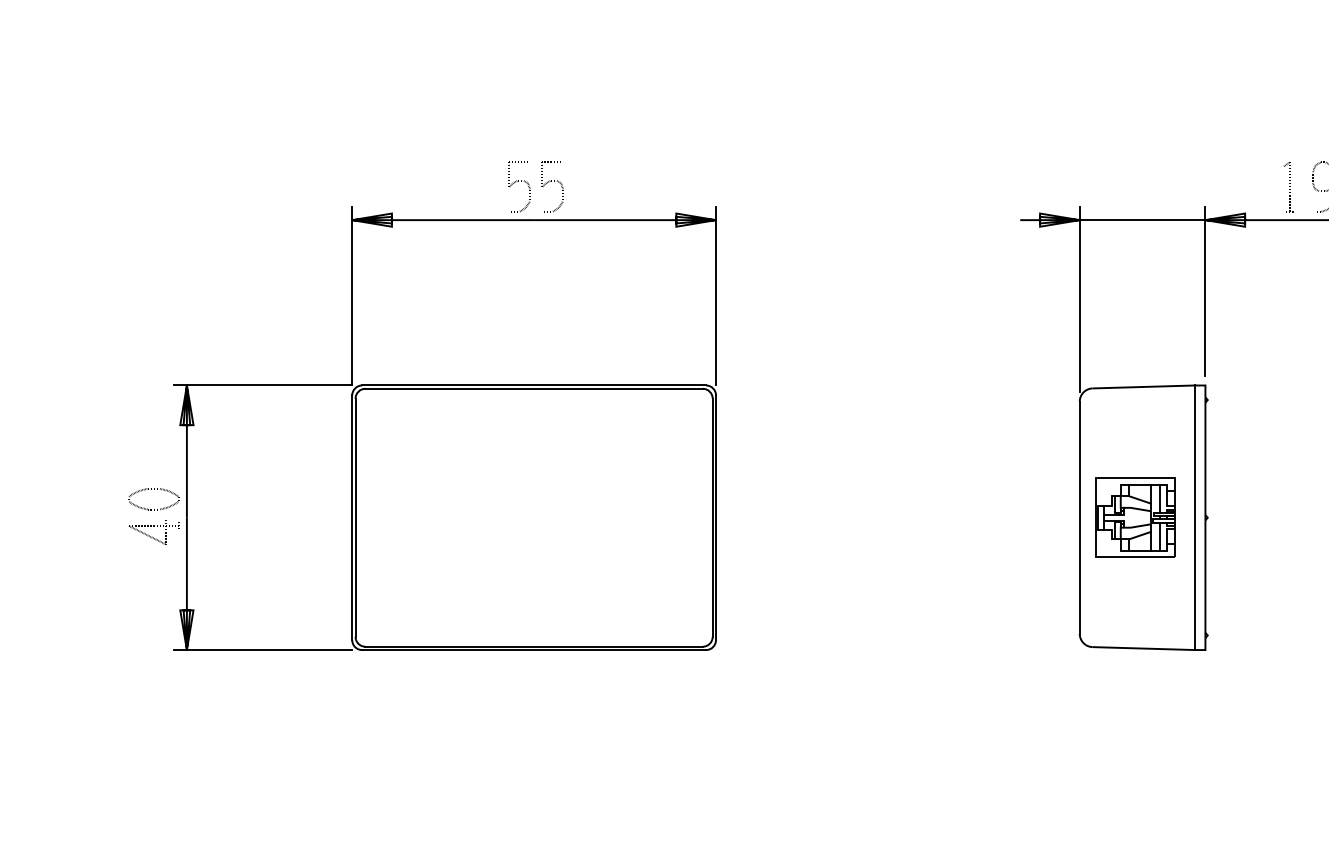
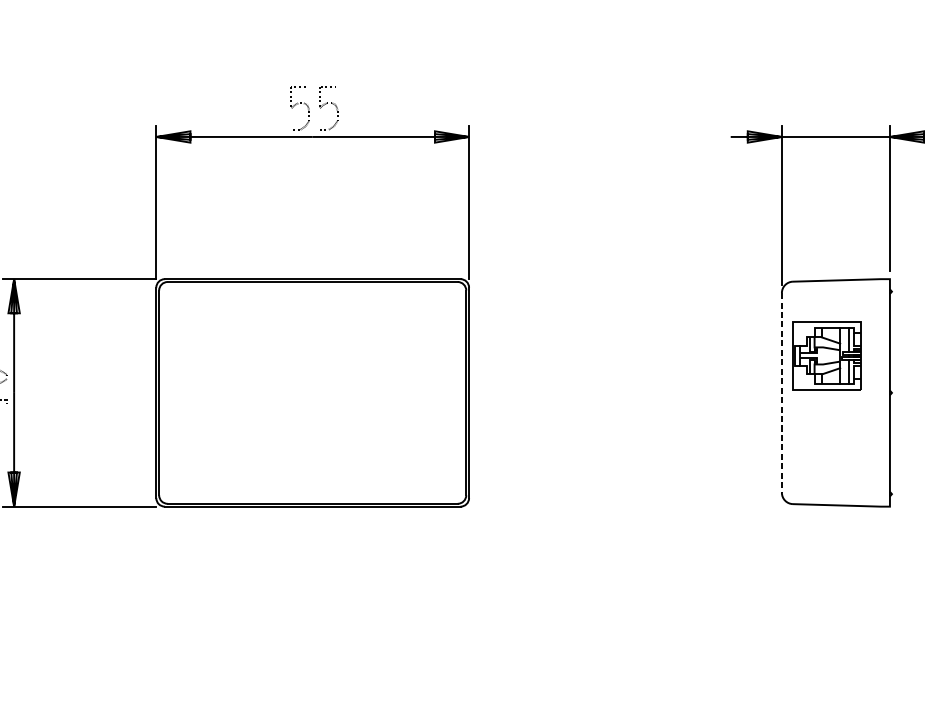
part: (1135, 517) -> (827, 355), moved
line: (1194, 517) -> (880, 392), removed
line: (1079, 518) -> (781, 393), solid -> dashed

